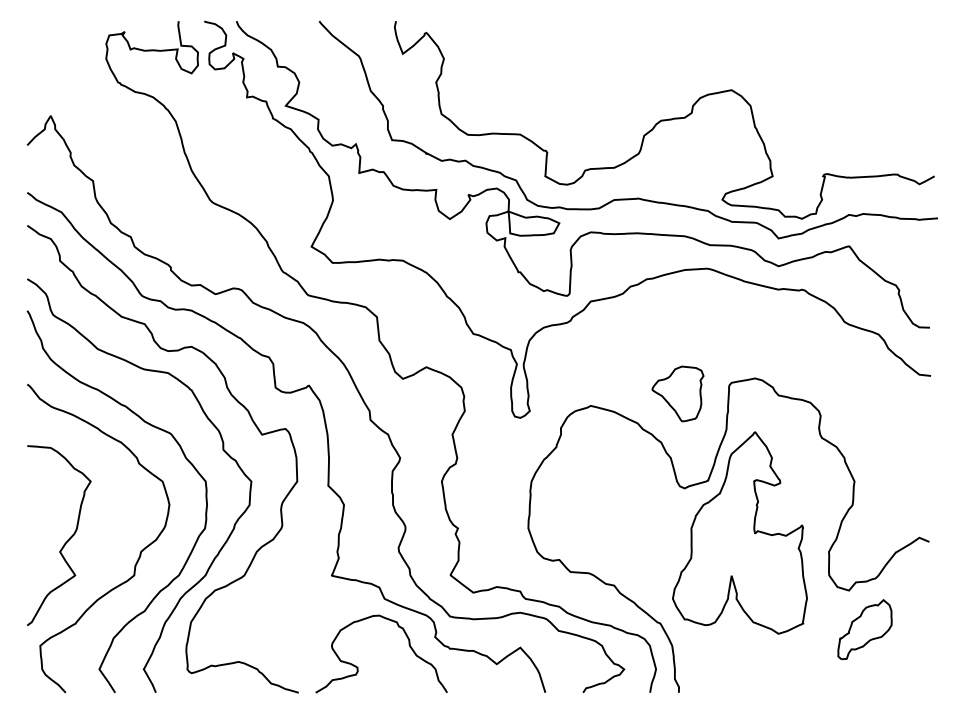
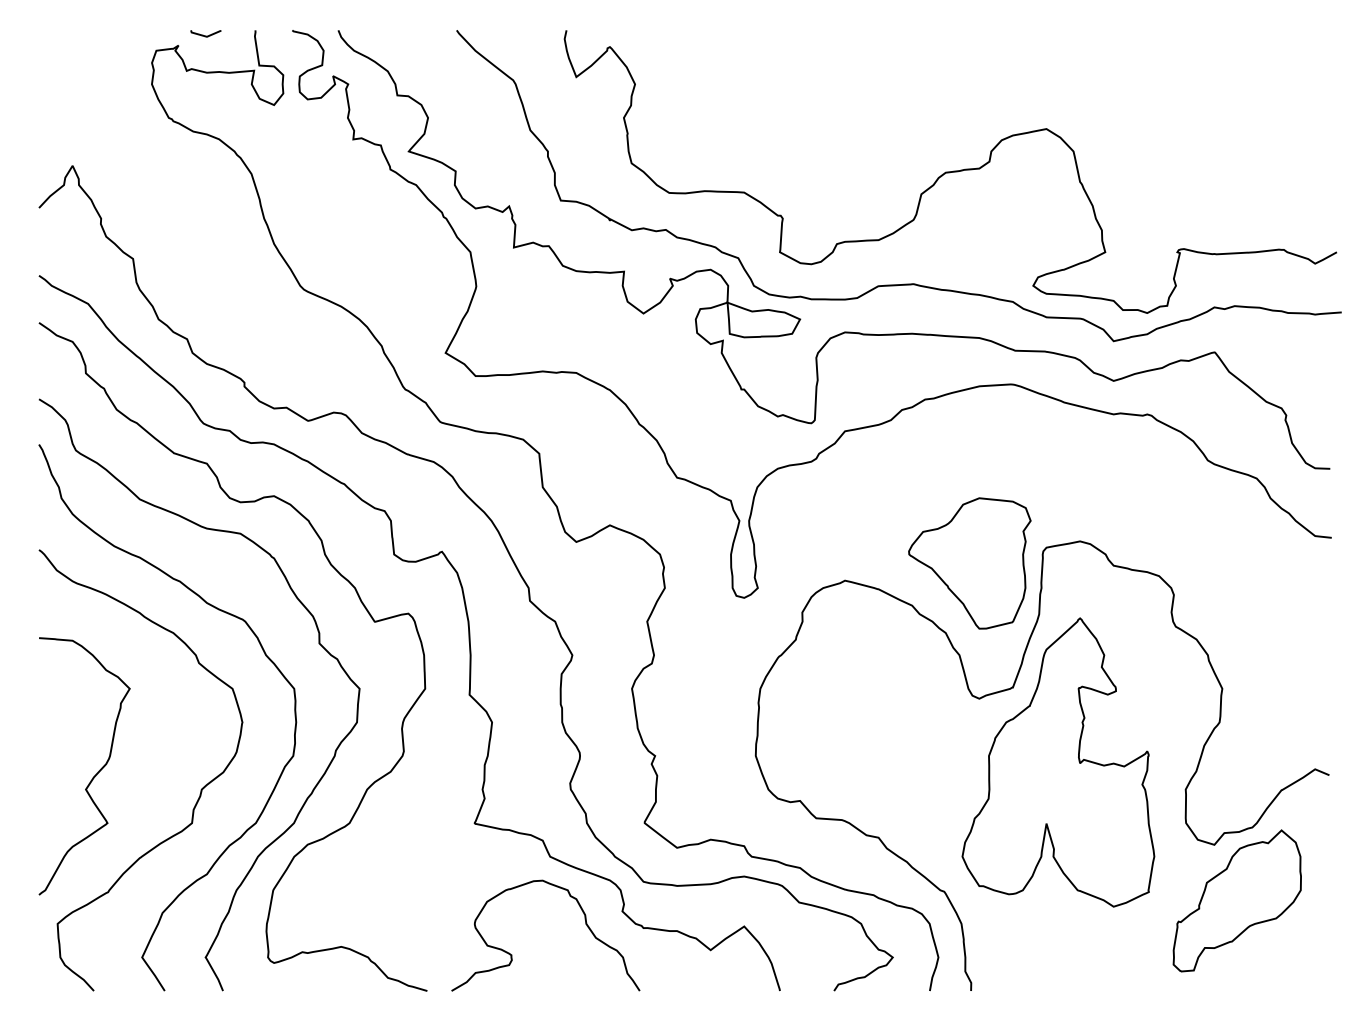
line: (143, 24) -> (205, 35), added
part: (677, 393) -> (969, 562), size x1.67
part: (864, 629) -> (1236, 900), size x1.67

